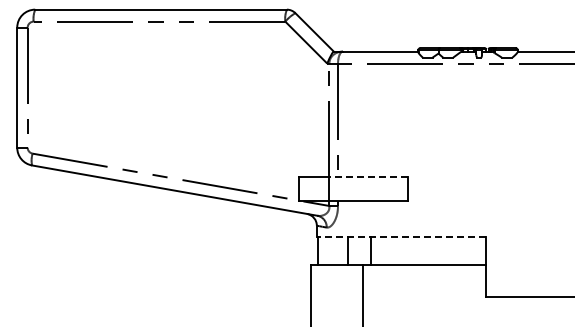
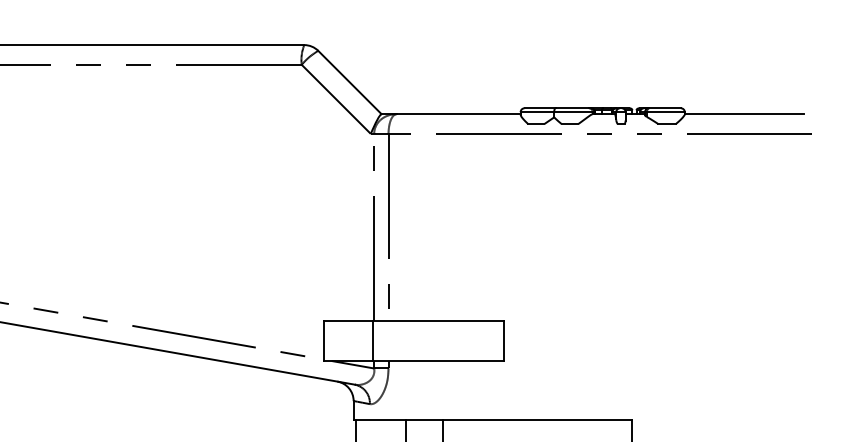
line: (368, 177) -> (438, 321), dashed -> solid
line: (400, 237) -> (491, 420), dashed -> solid

